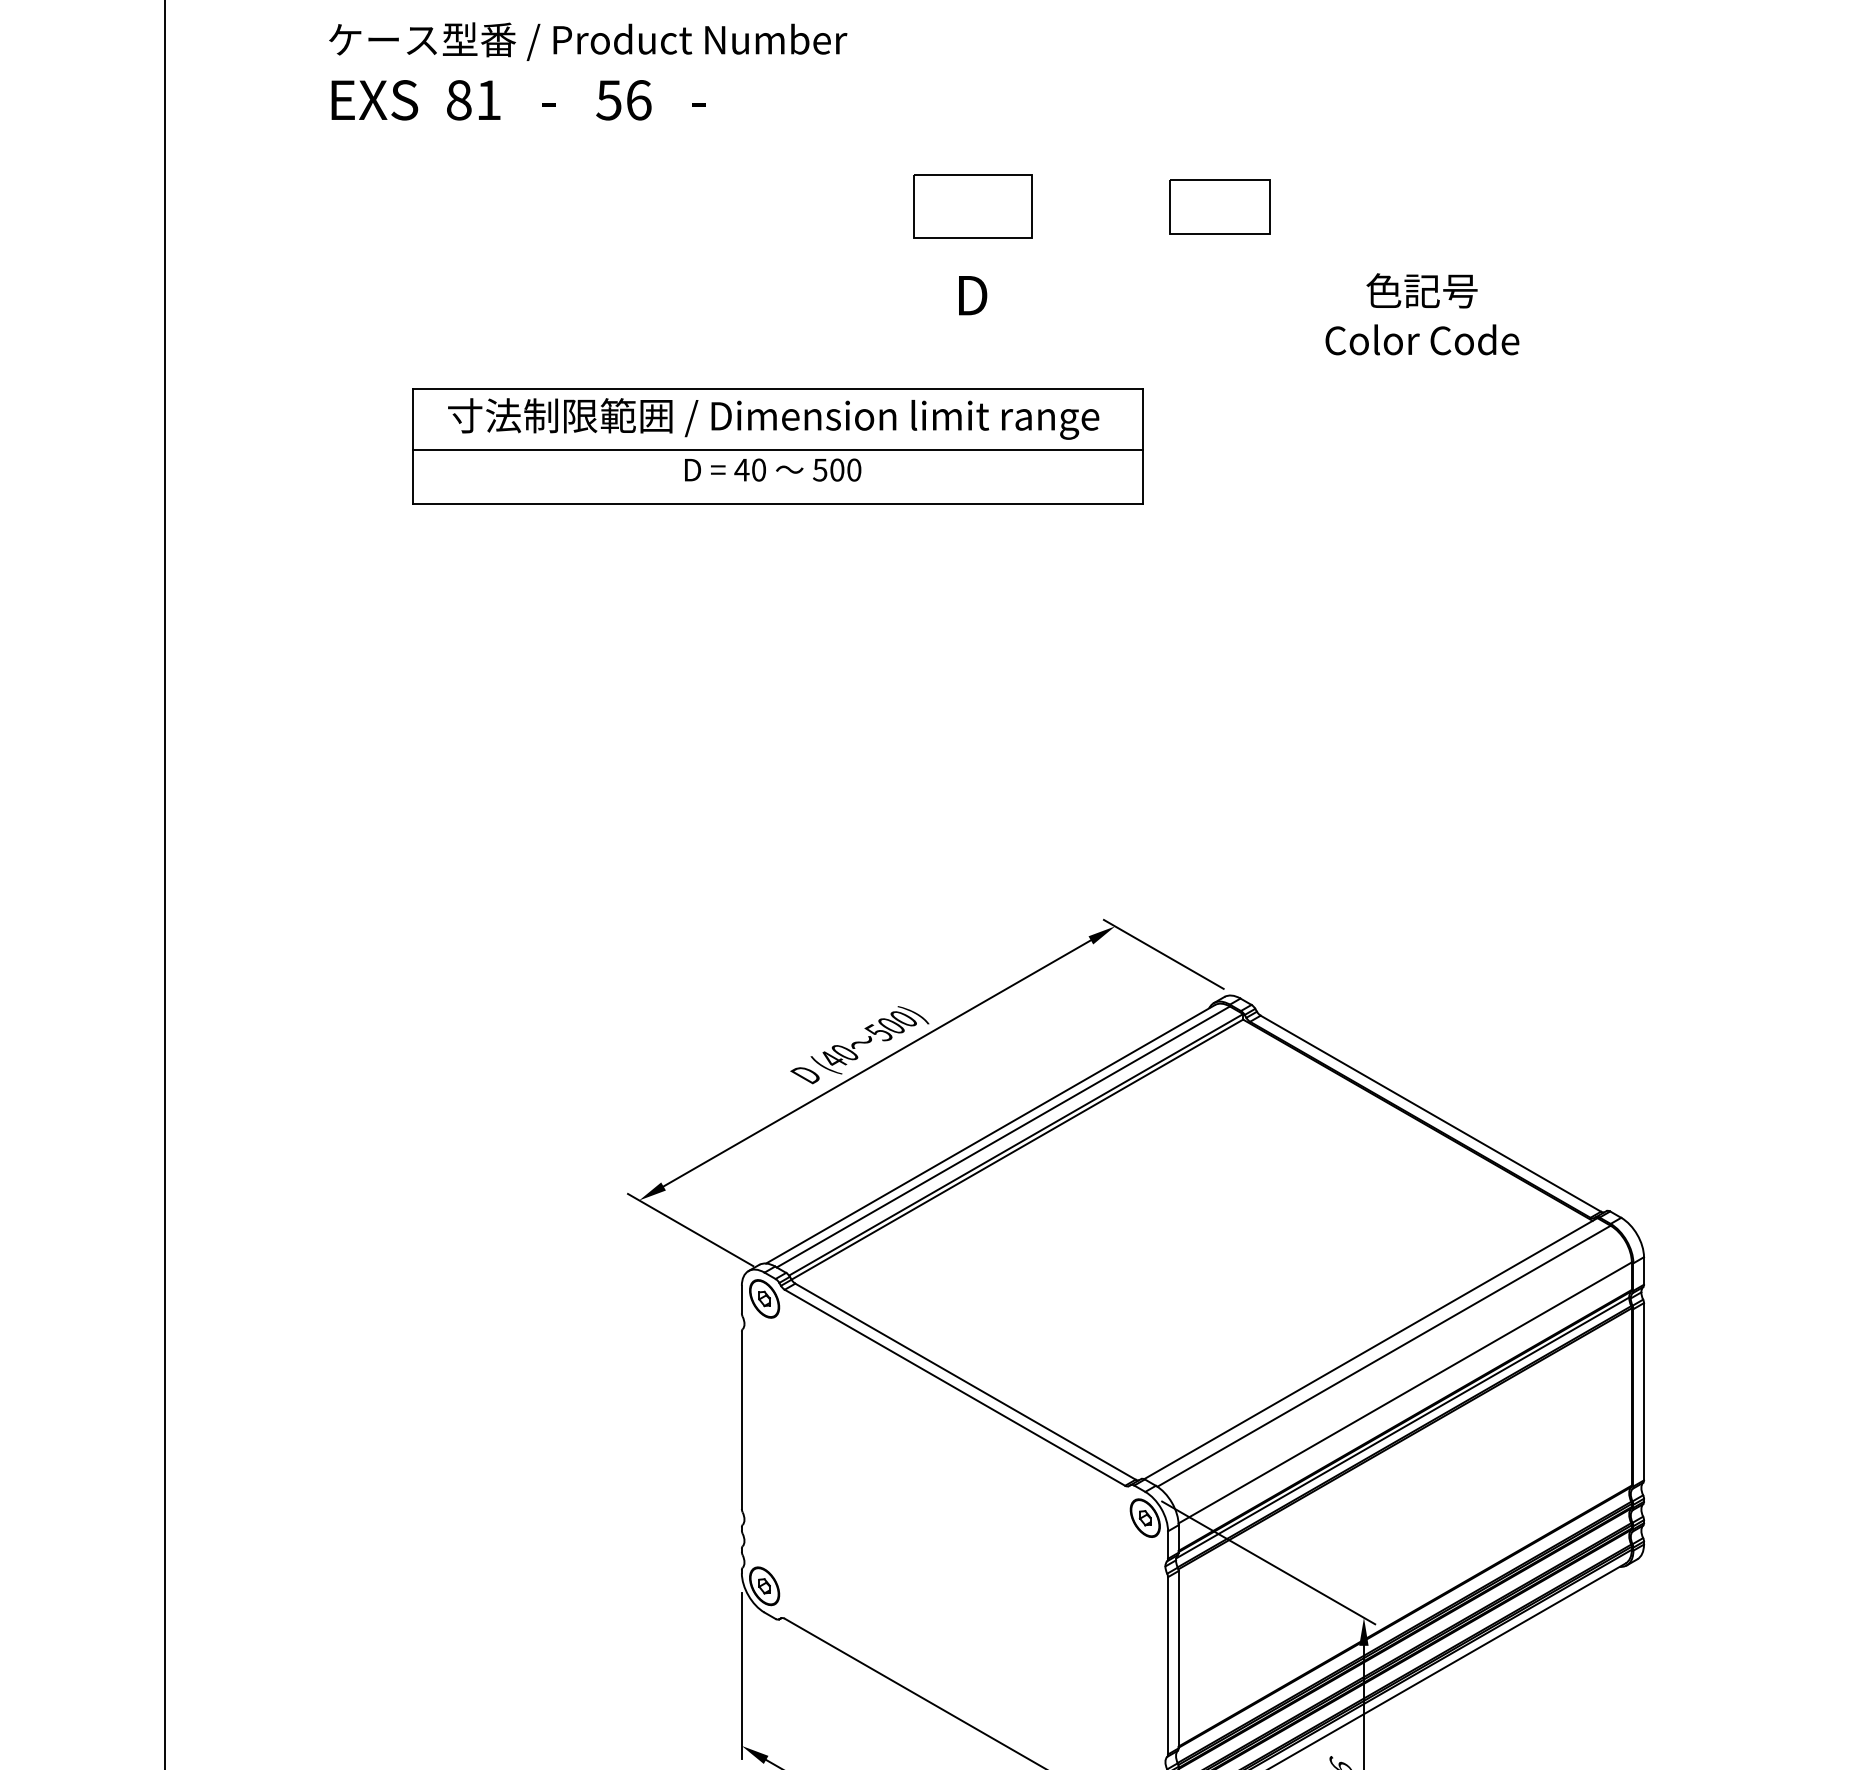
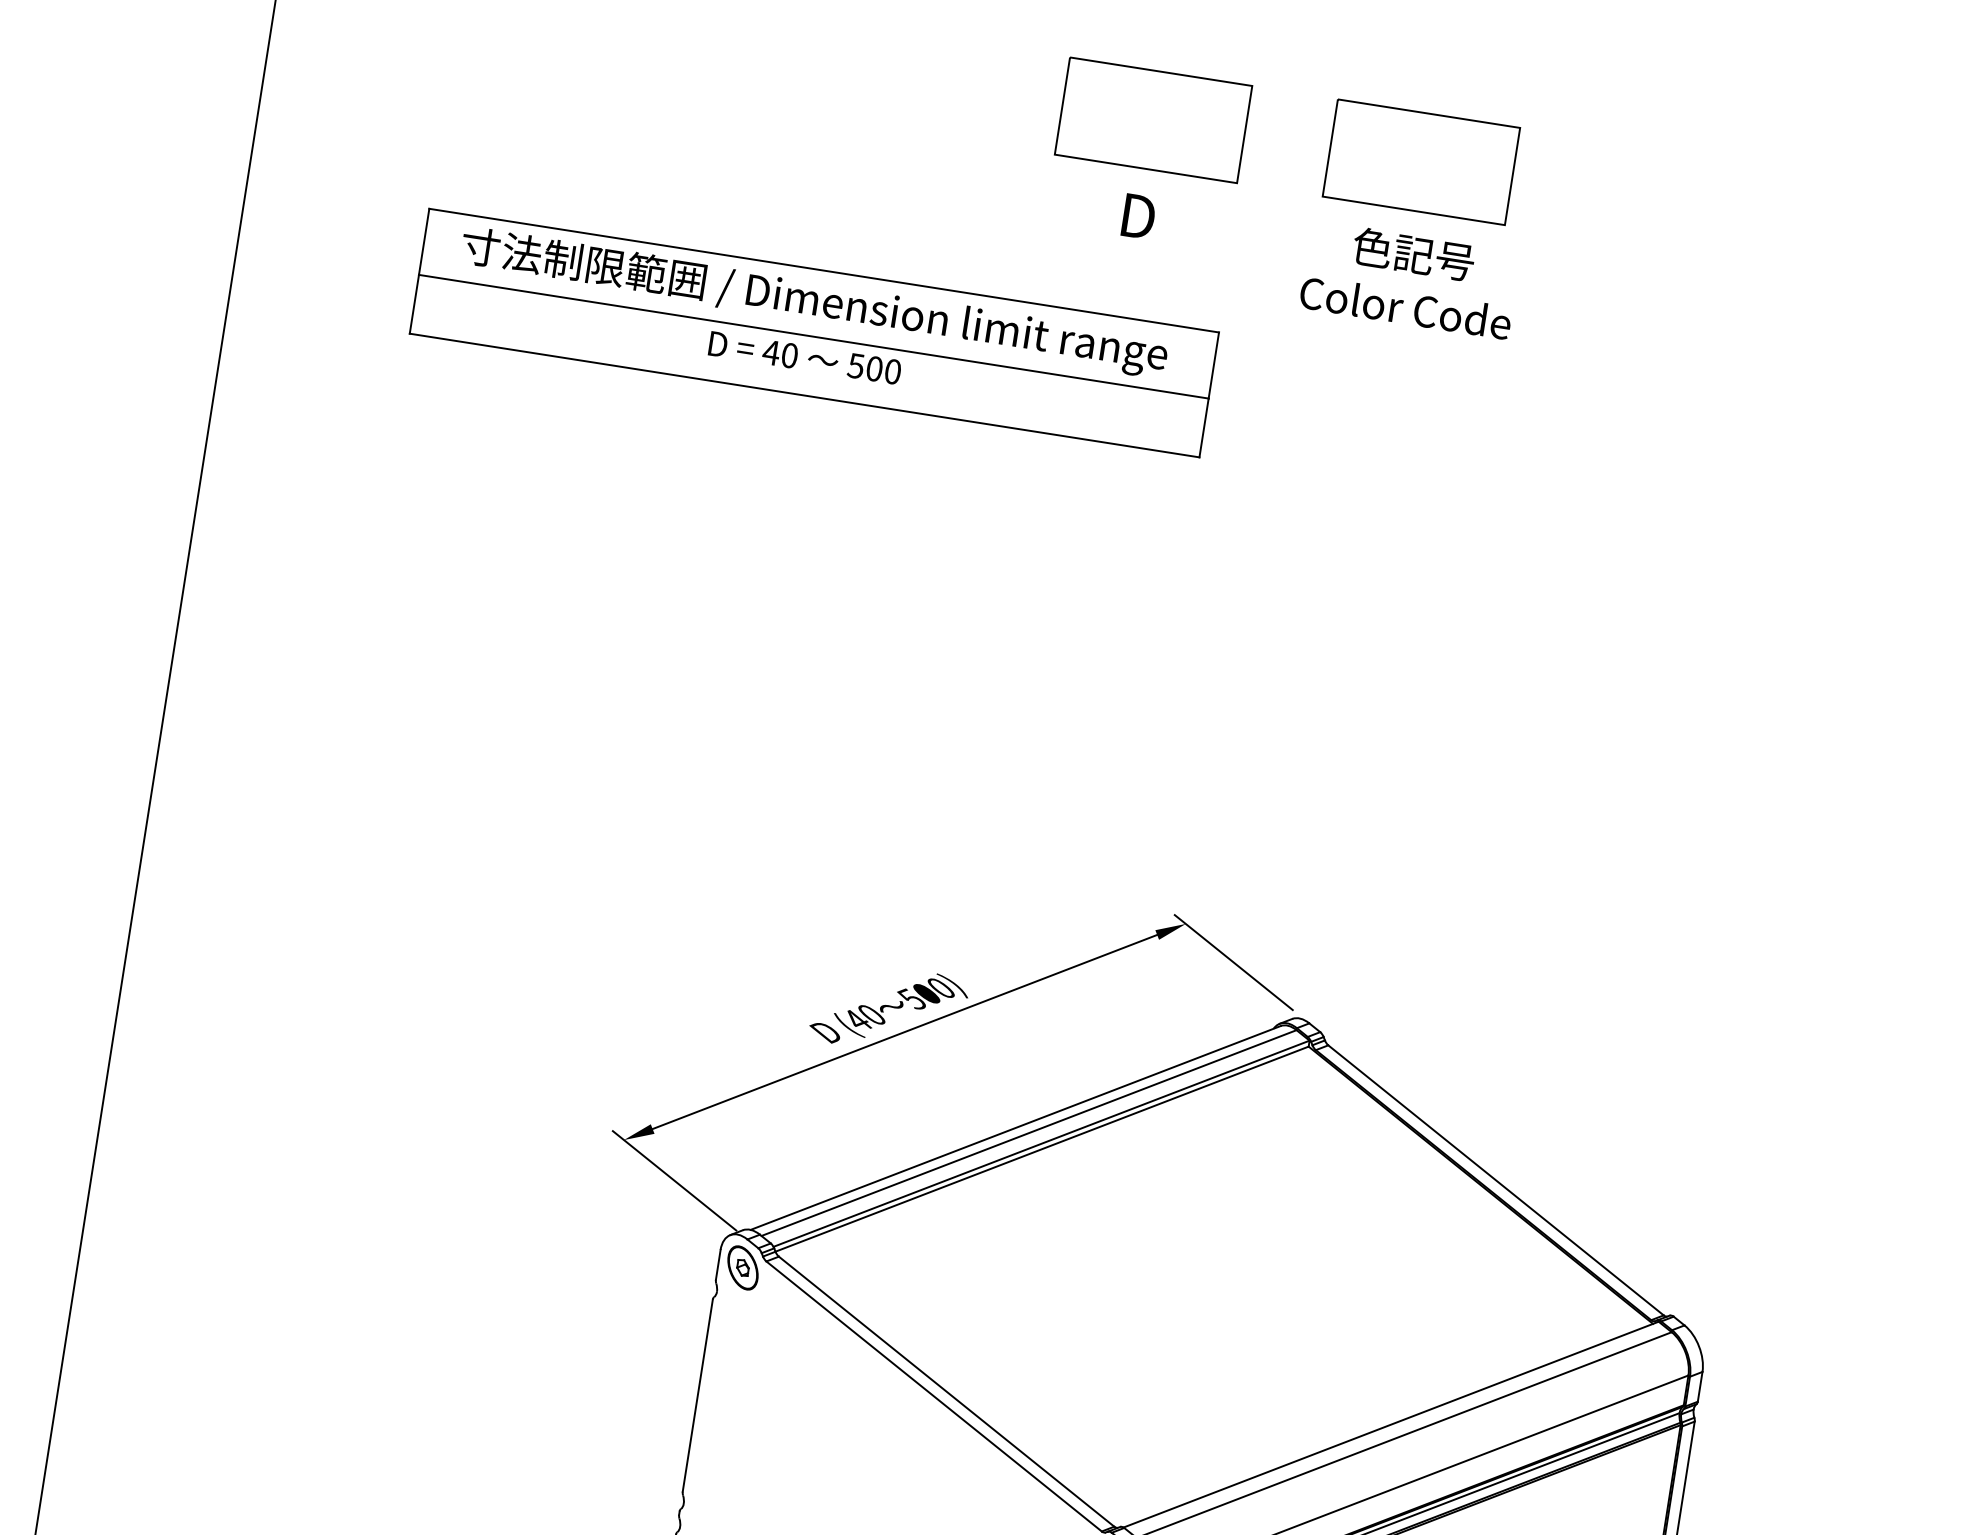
part: (972, 206) -> (1153, 120), size x1.43
part: (1219, 206) -> (1420, 162), size x1.67
text: (1422, 314) -> (1410, 280), moved
part: (777, 446) -> (813, 333), moved

